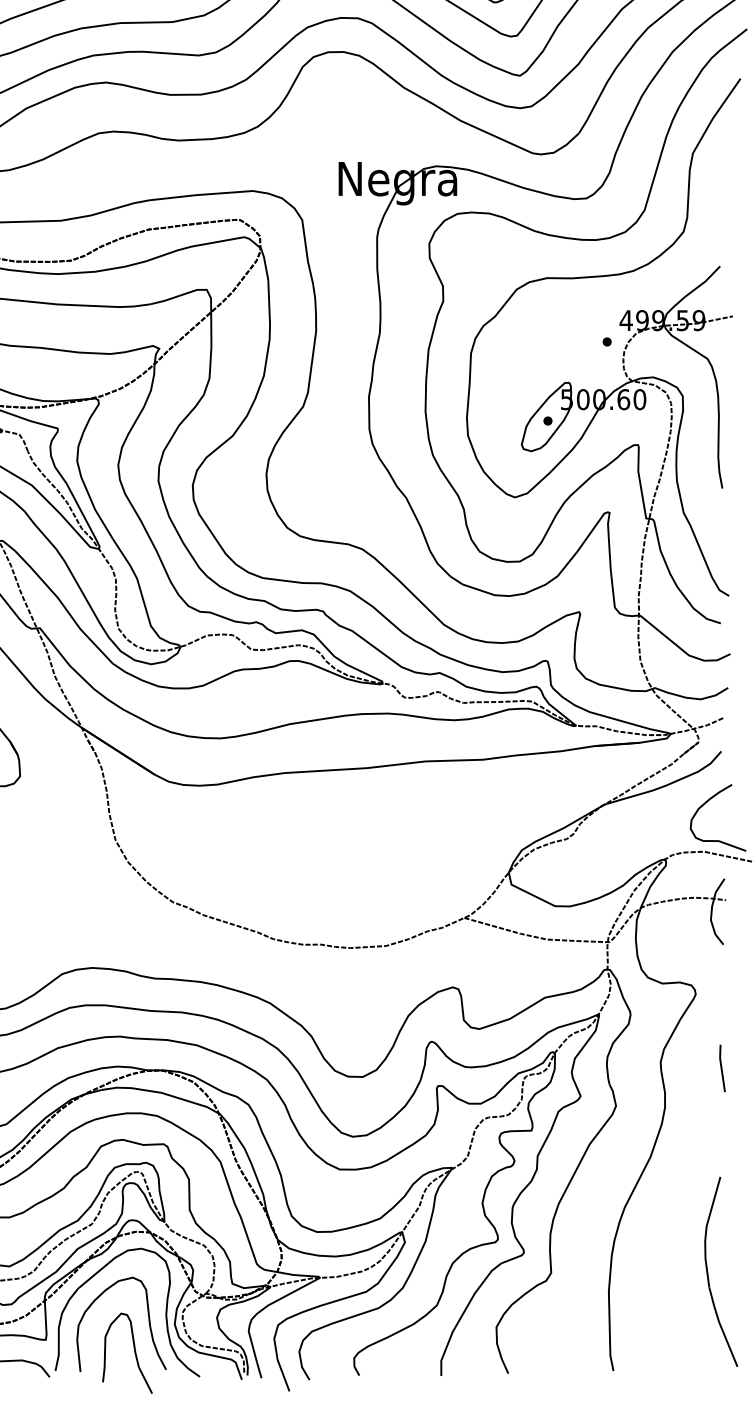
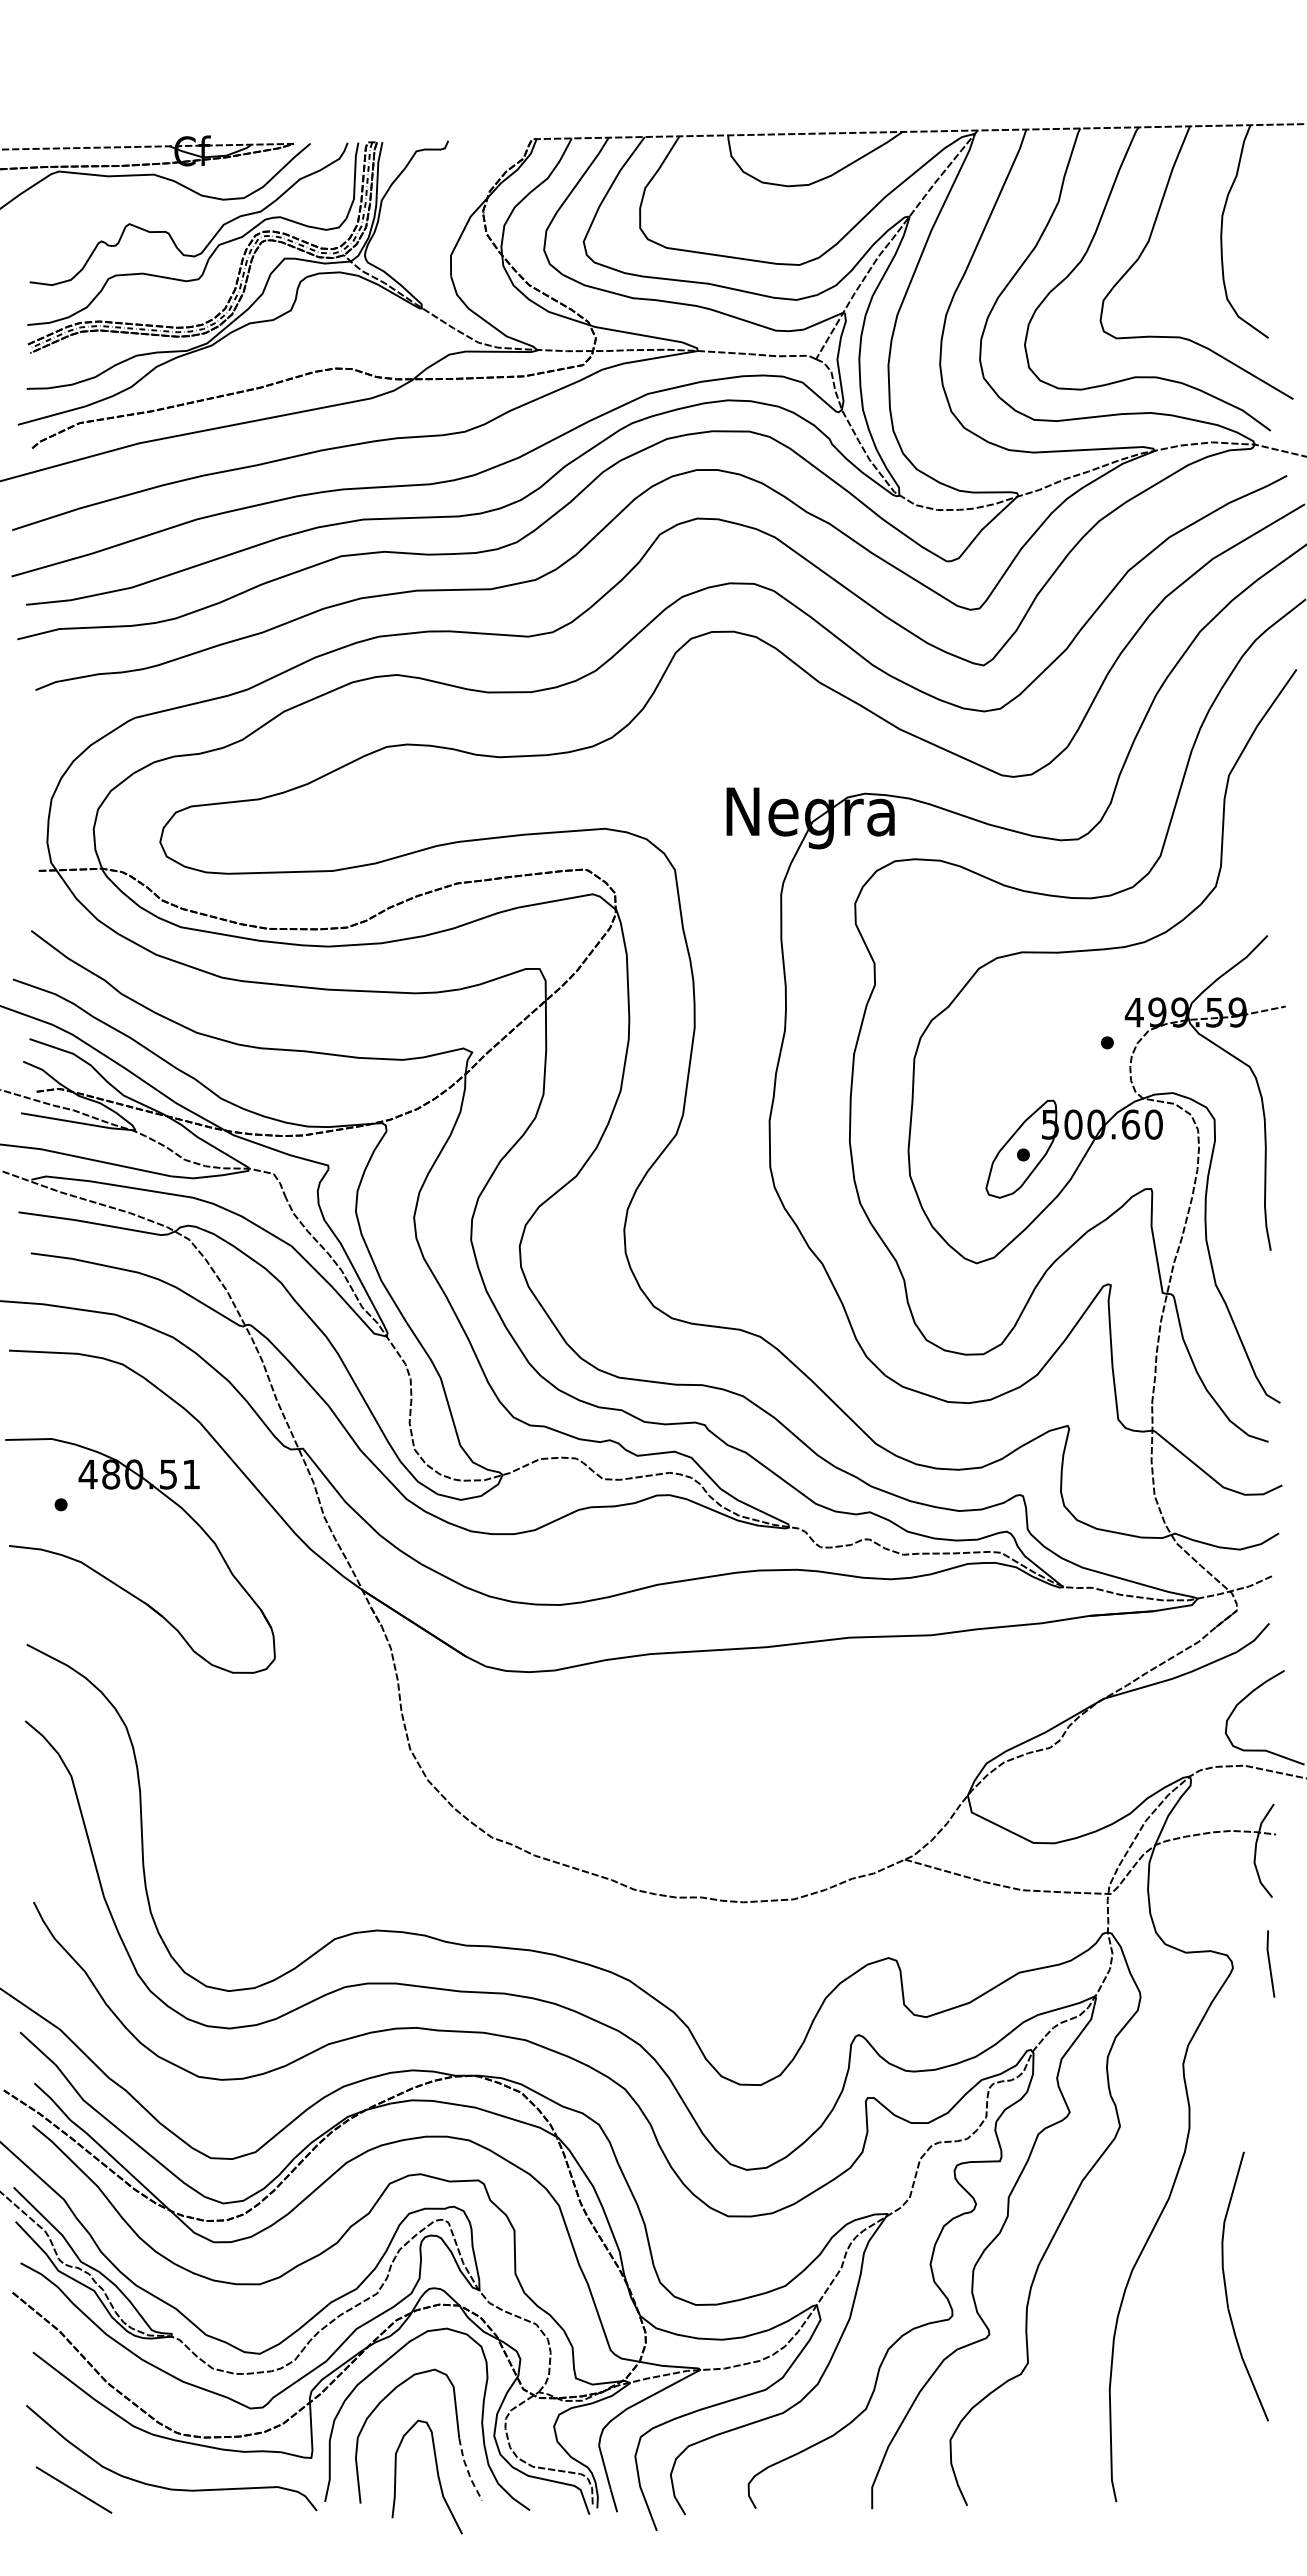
line: (722, 1068) -> (1270, 1963), moved
part: (708, 1271) -> (1226, 2286), moved
line: (155, 1348) -> (467, 2470), solid -> dashed

